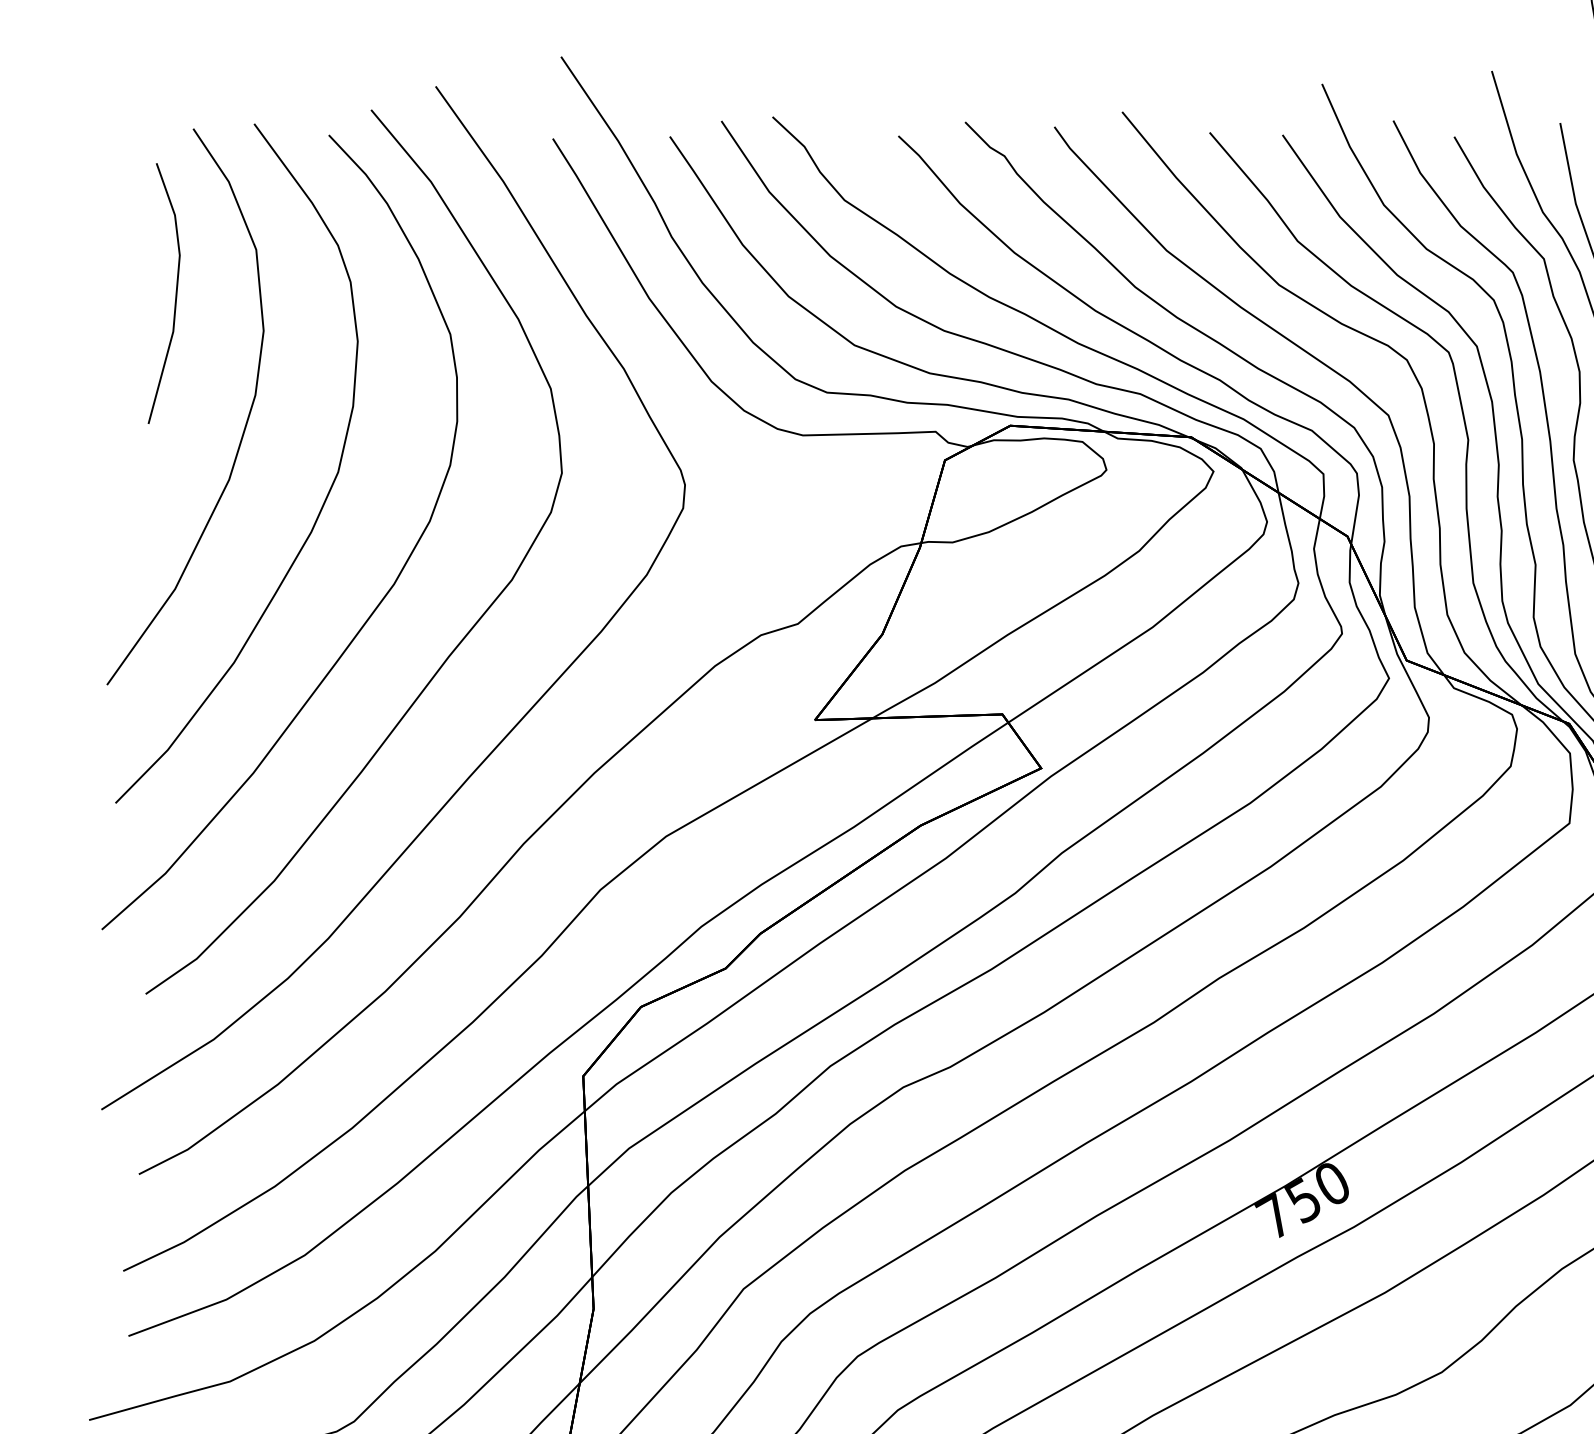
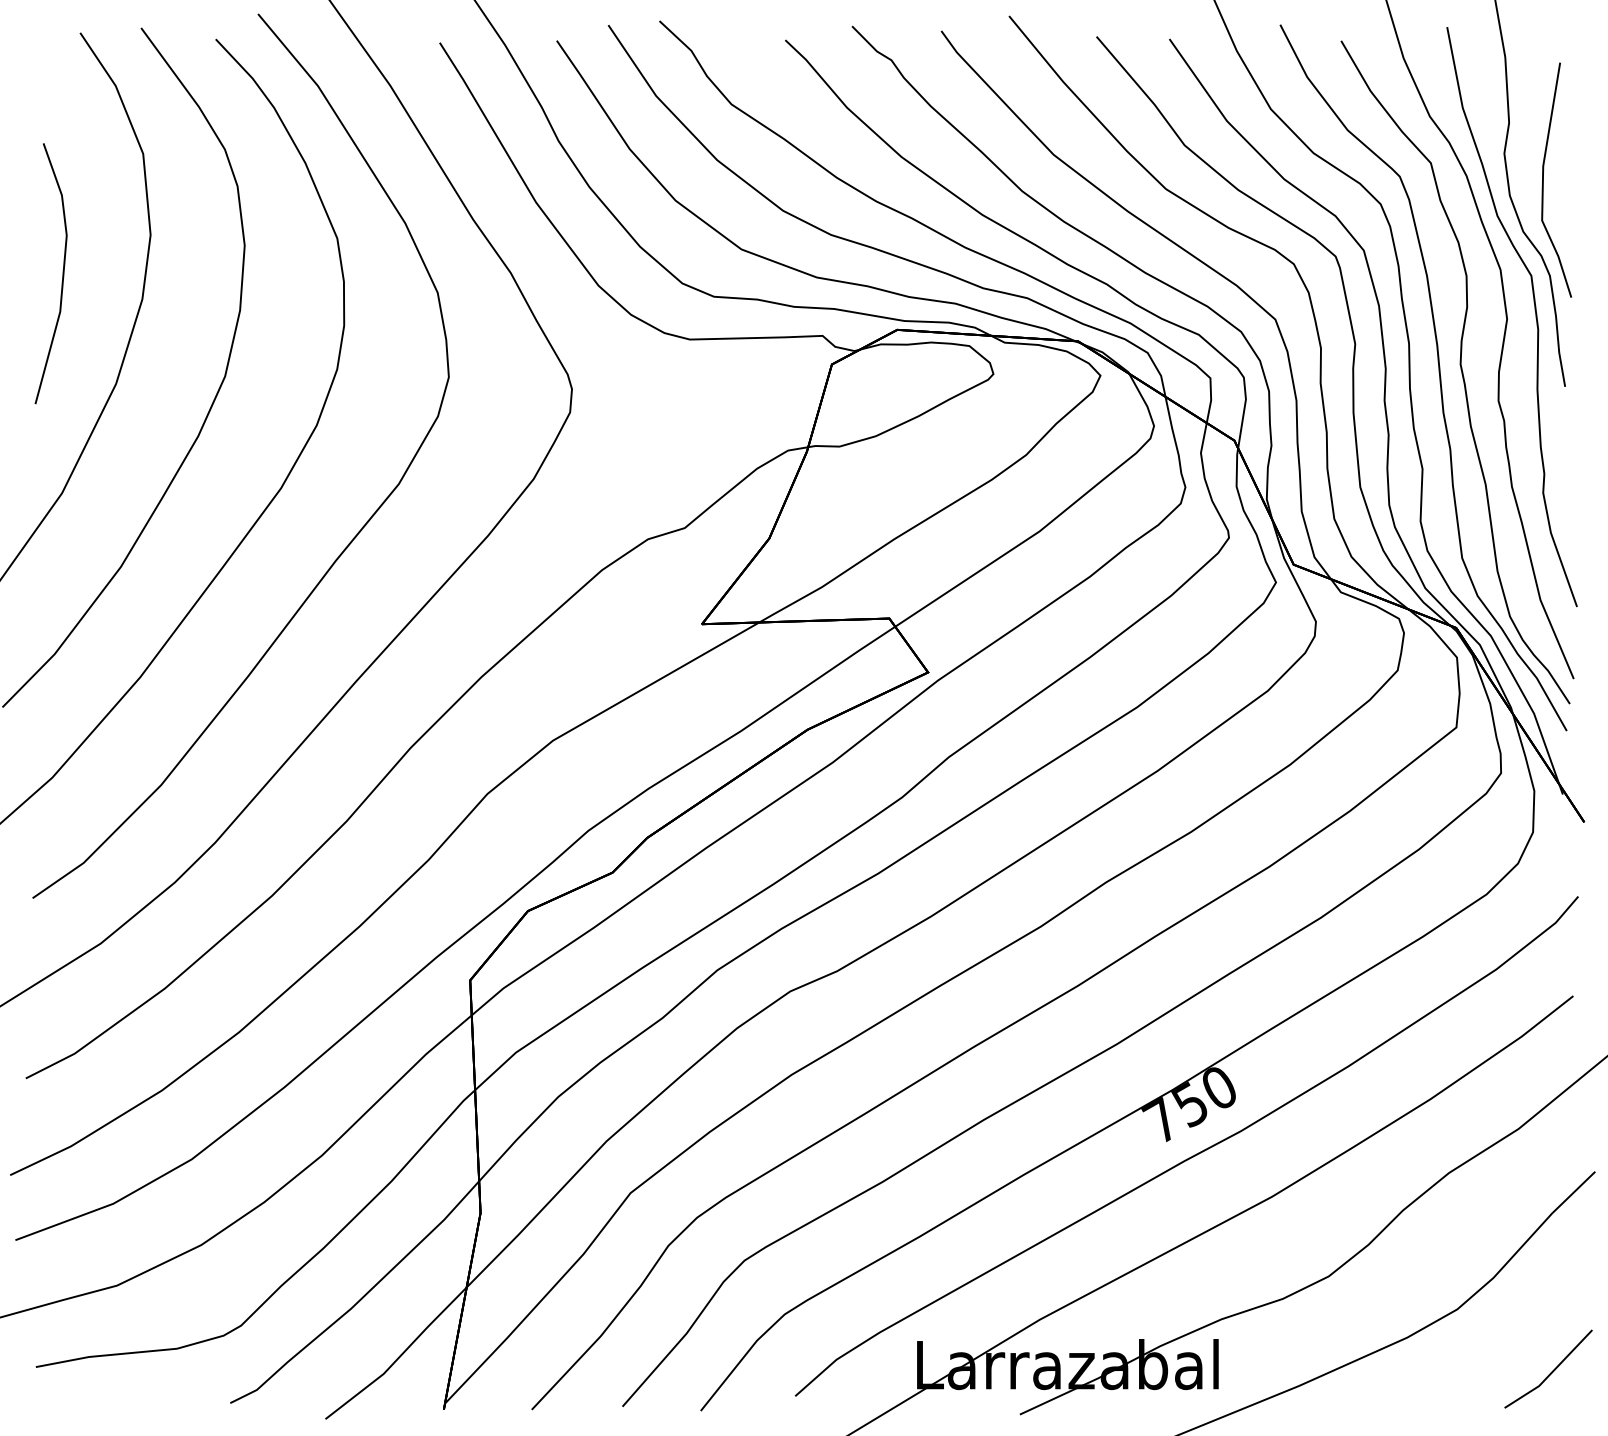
line: (175, 293) -> (62, 273), moved

